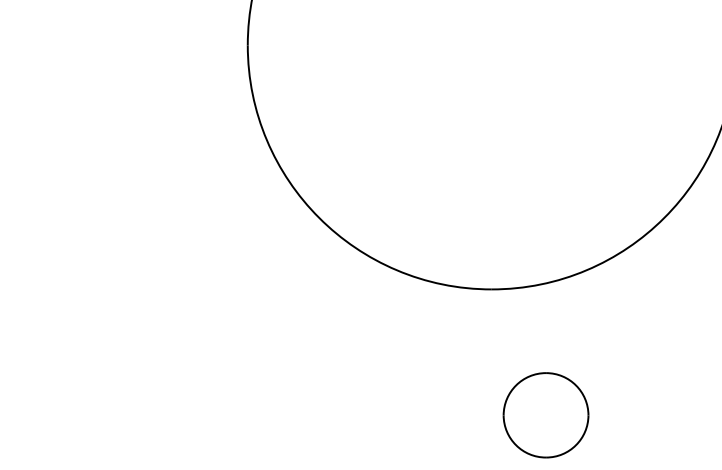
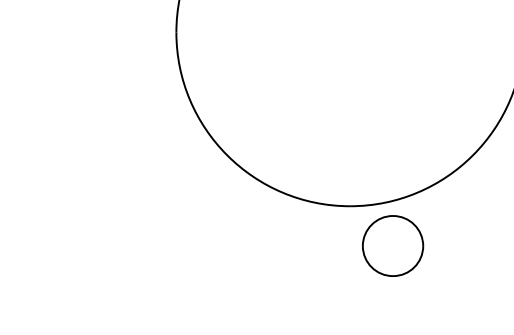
part: (545, 415) -> (392, 246), moved

